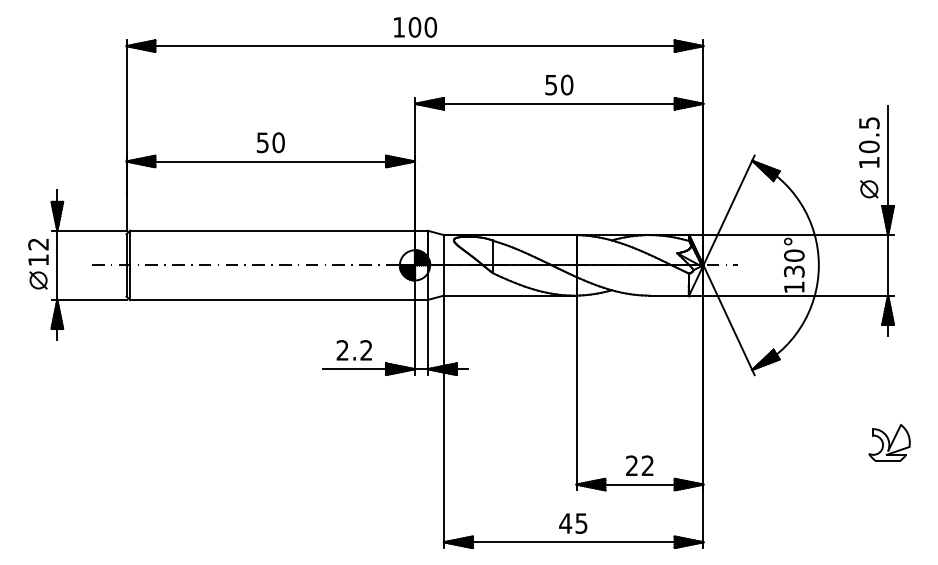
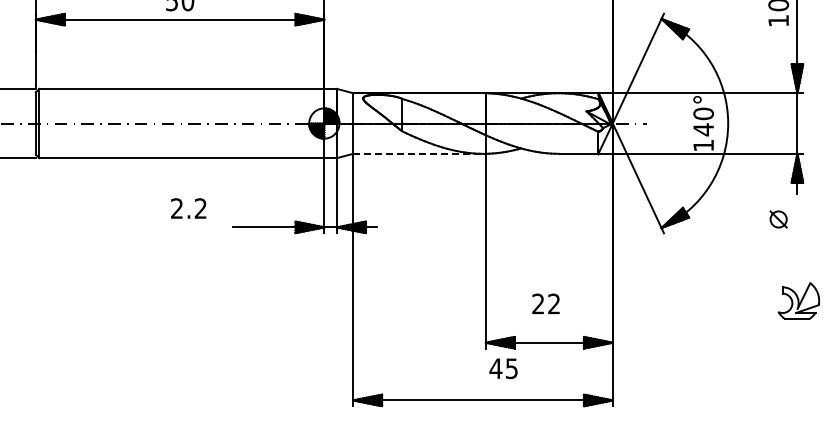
part: (869, 189) -> (778, 219), moved
text: (794, 271) -> (703, 129), 130° -> 140°
line: (509, 295) -> (418, 153), solid -> dashed
text: (353, 350) -> (187, 208), moved
text: (639, 465) -> (545, 303), moved
text: (573, 523) -> (503, 368), moved

